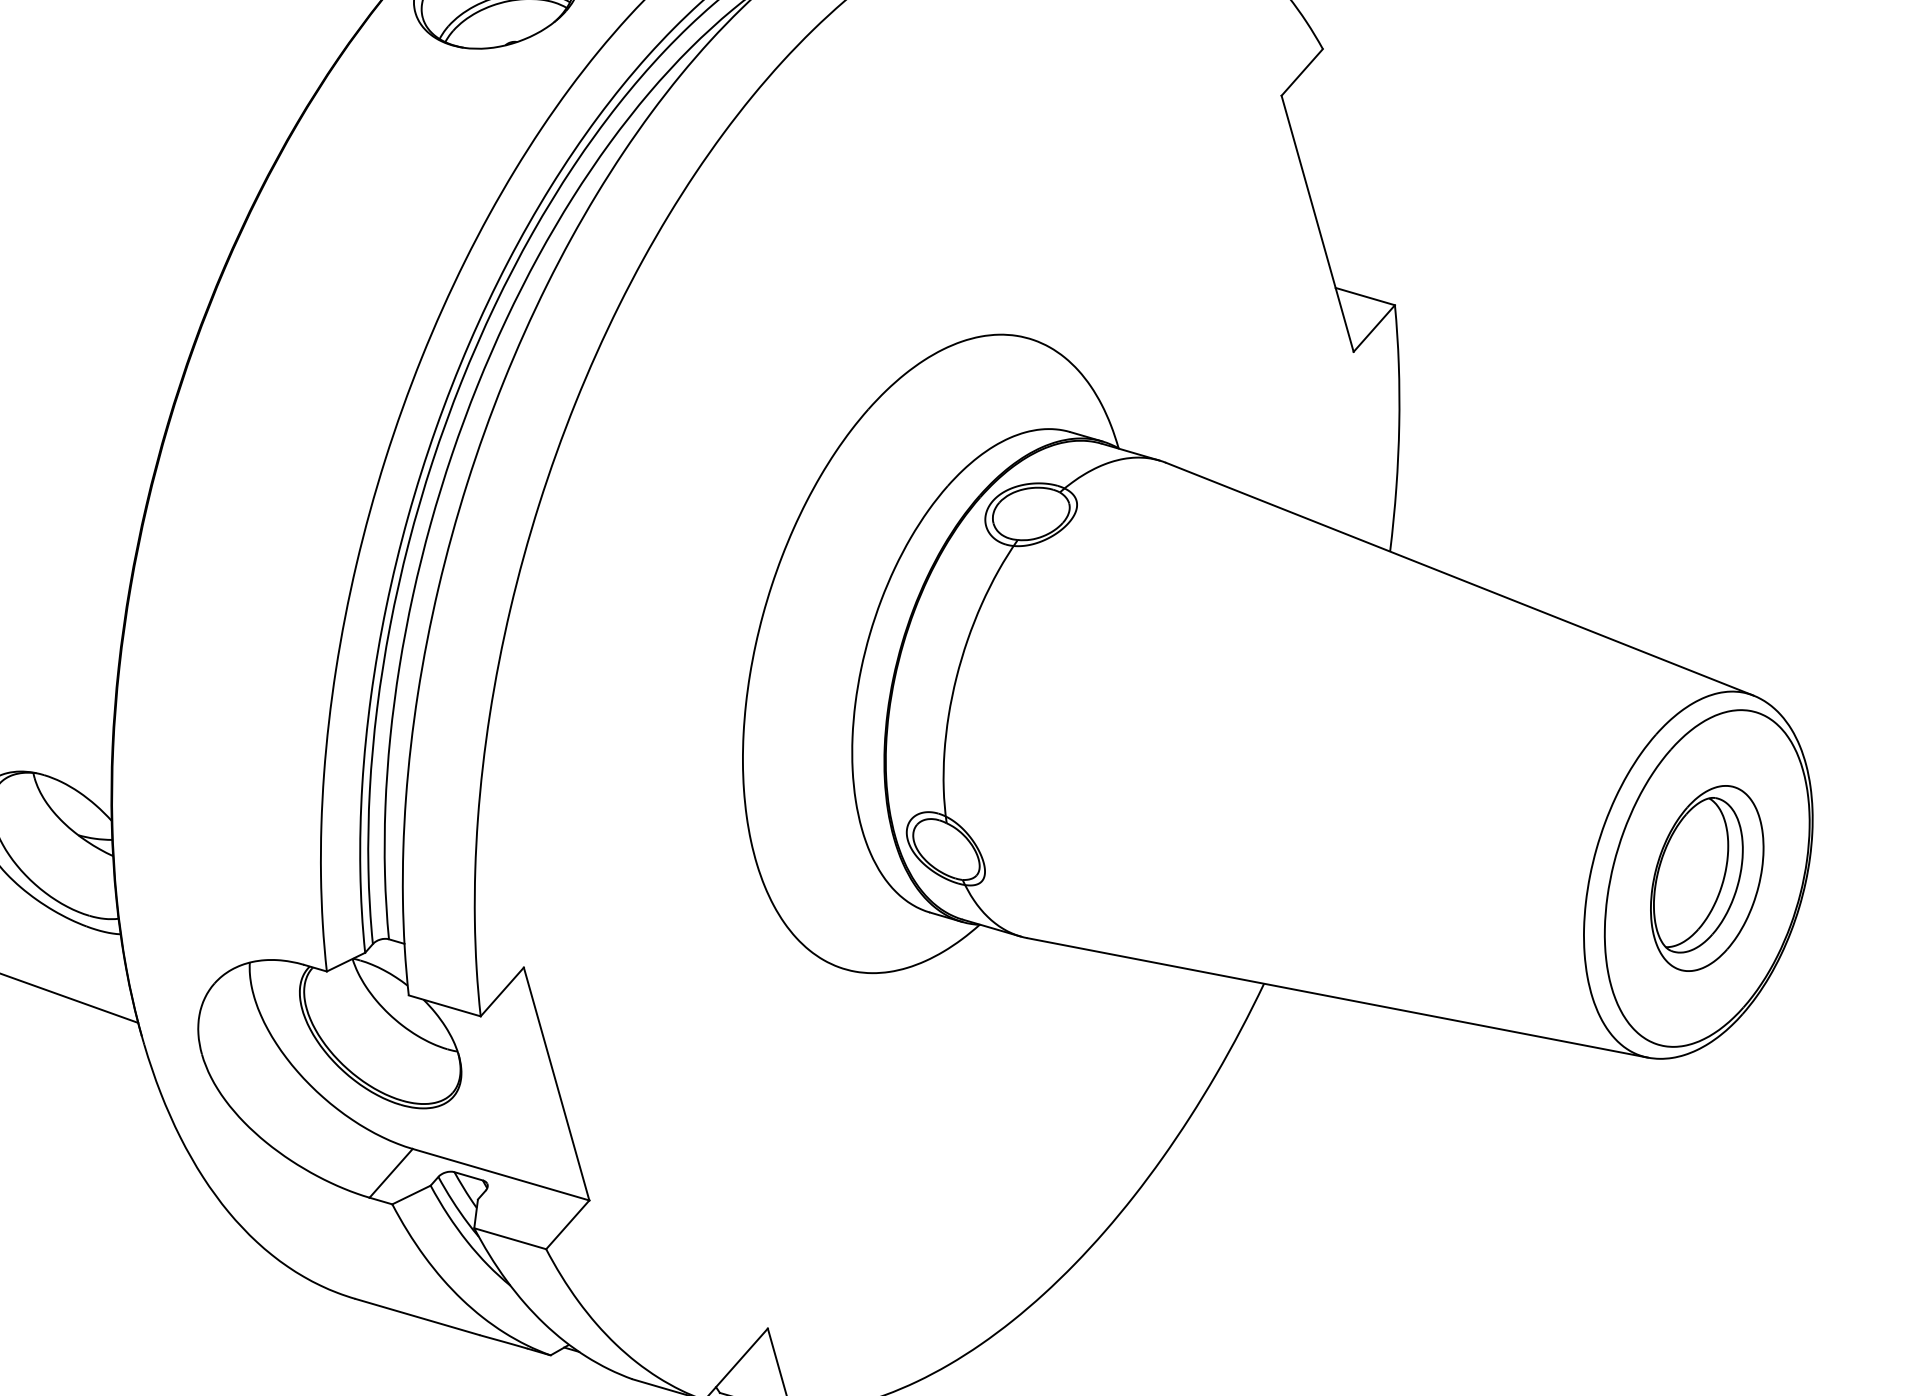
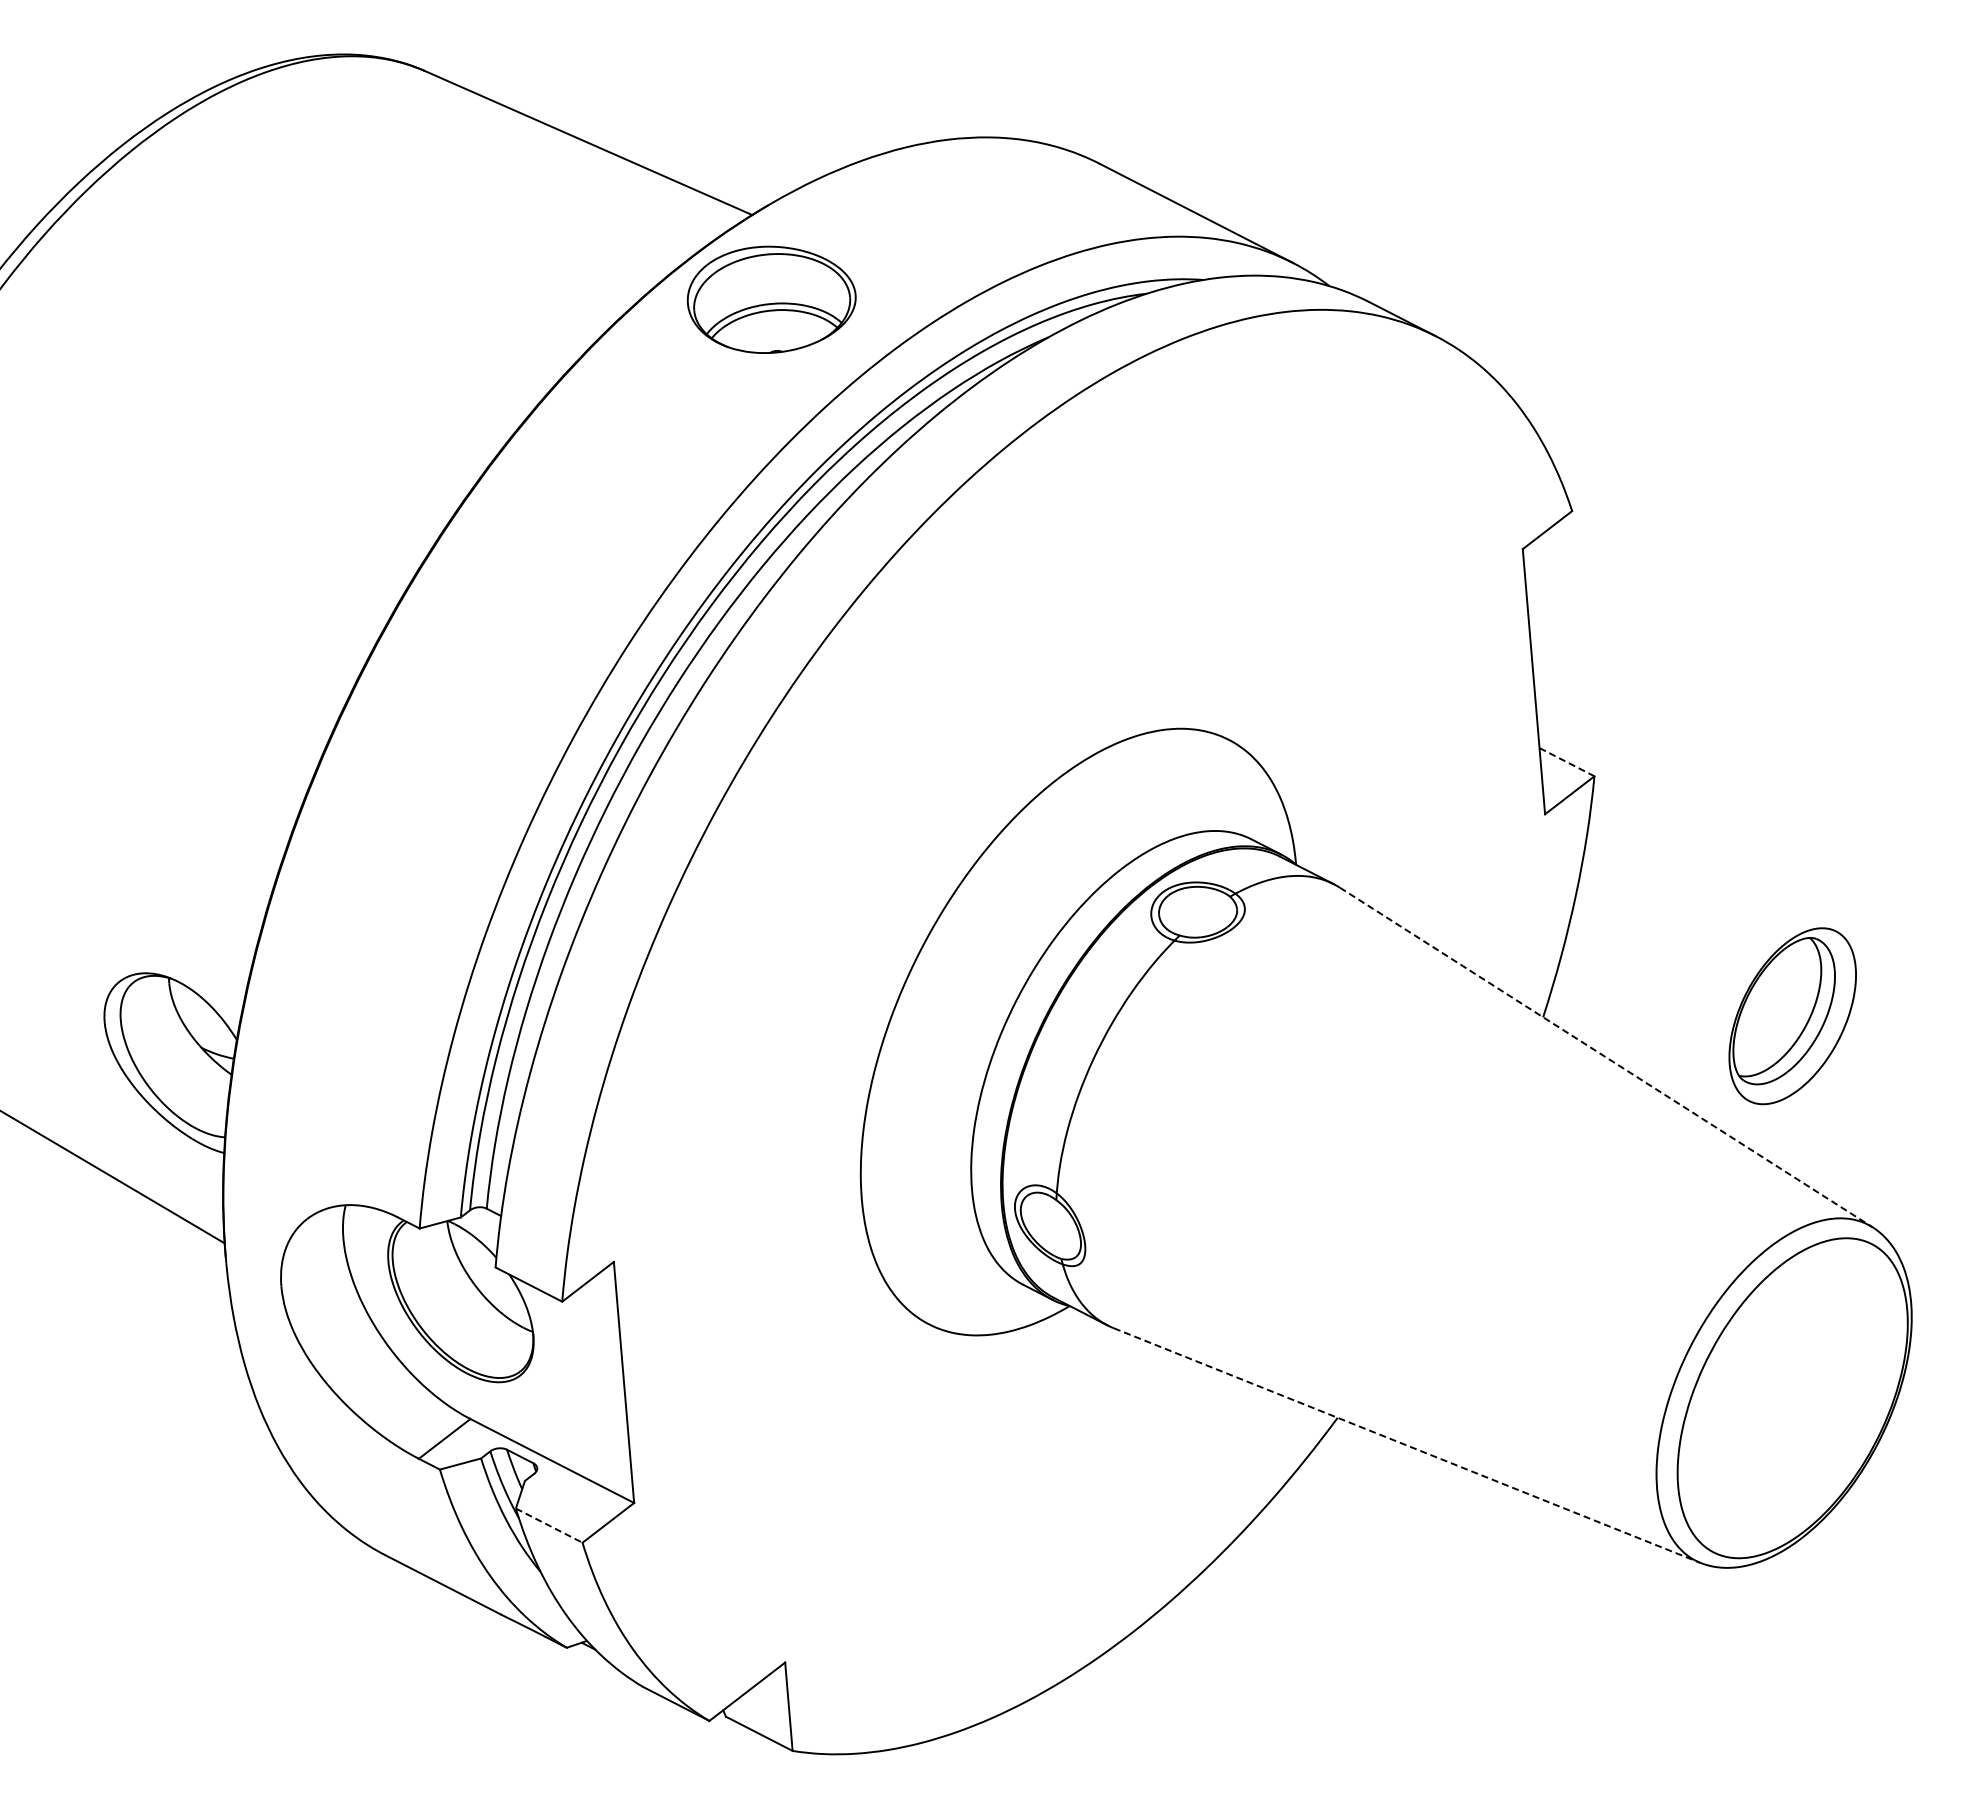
line: (1365, 296) -> (1567, 762), solid -> dashed
line: (1459, 579) -> (1606, 1057), solid -> dashed
part: (1707, 878) -> (1792, 1016), moved
line: (1337, 997) -> (1407, 1445), solid -> dashed
line: (510, 1238) -> (549, 1525), solid -> dashed

